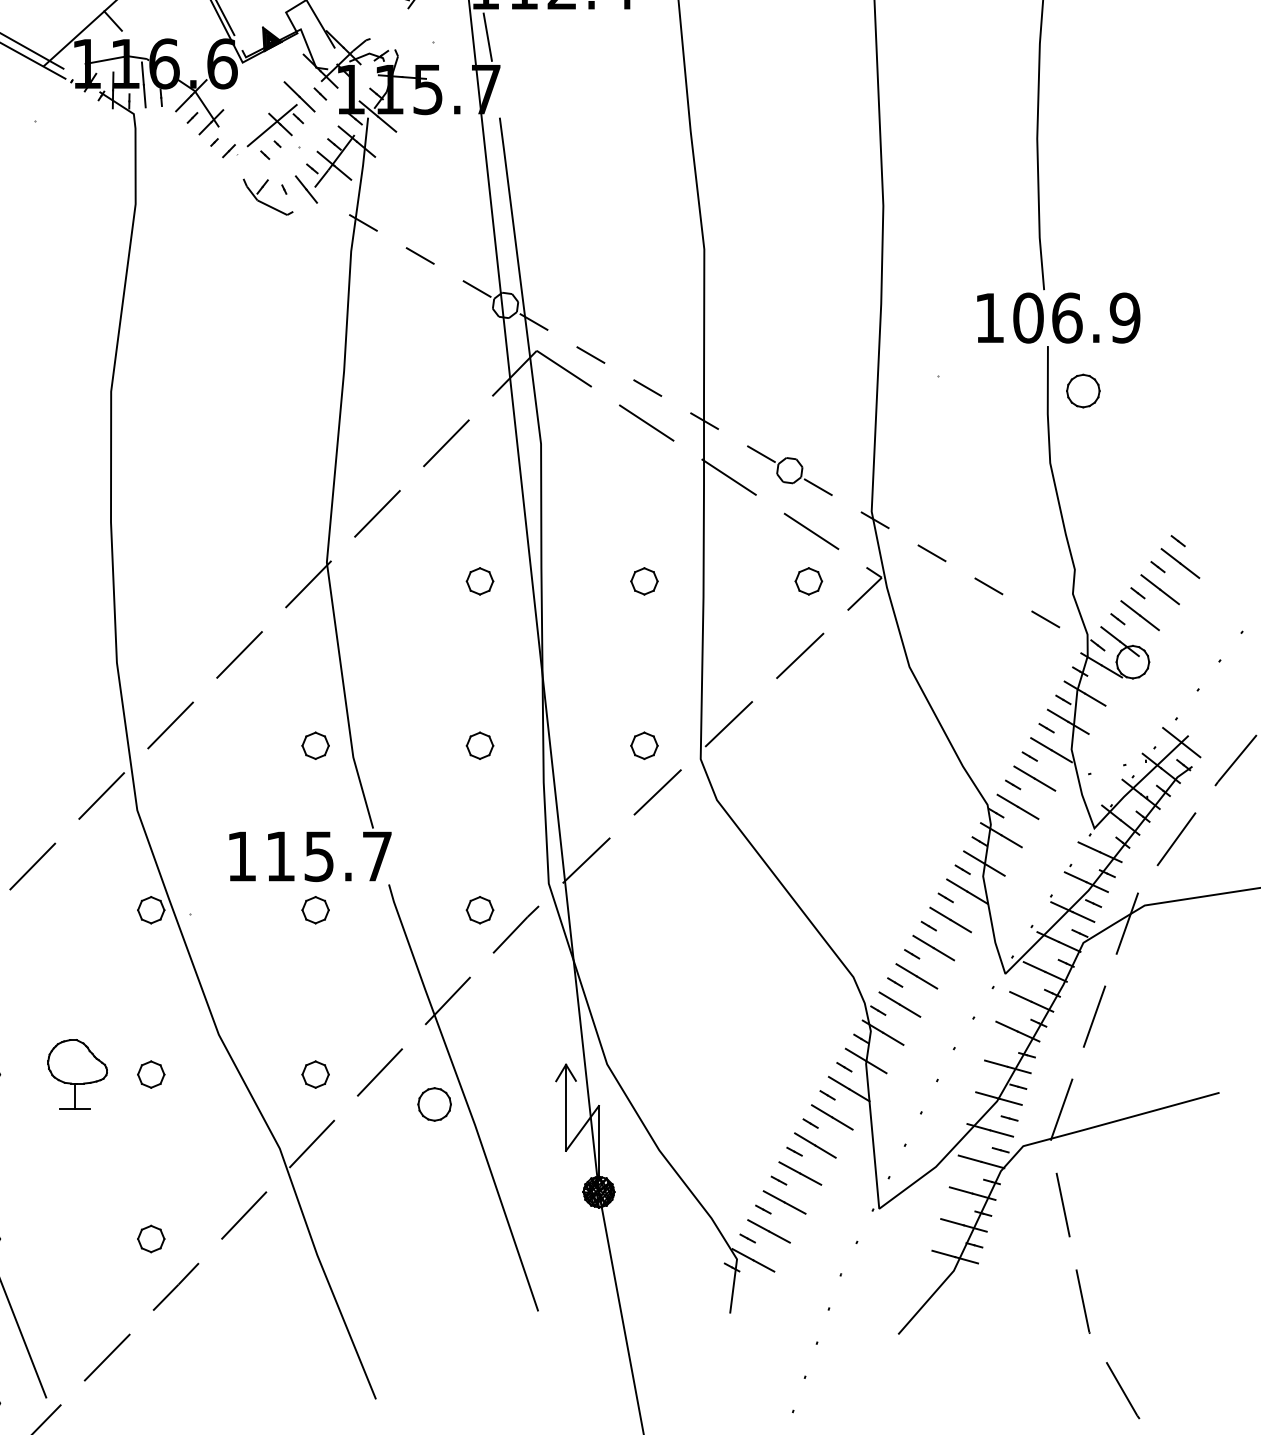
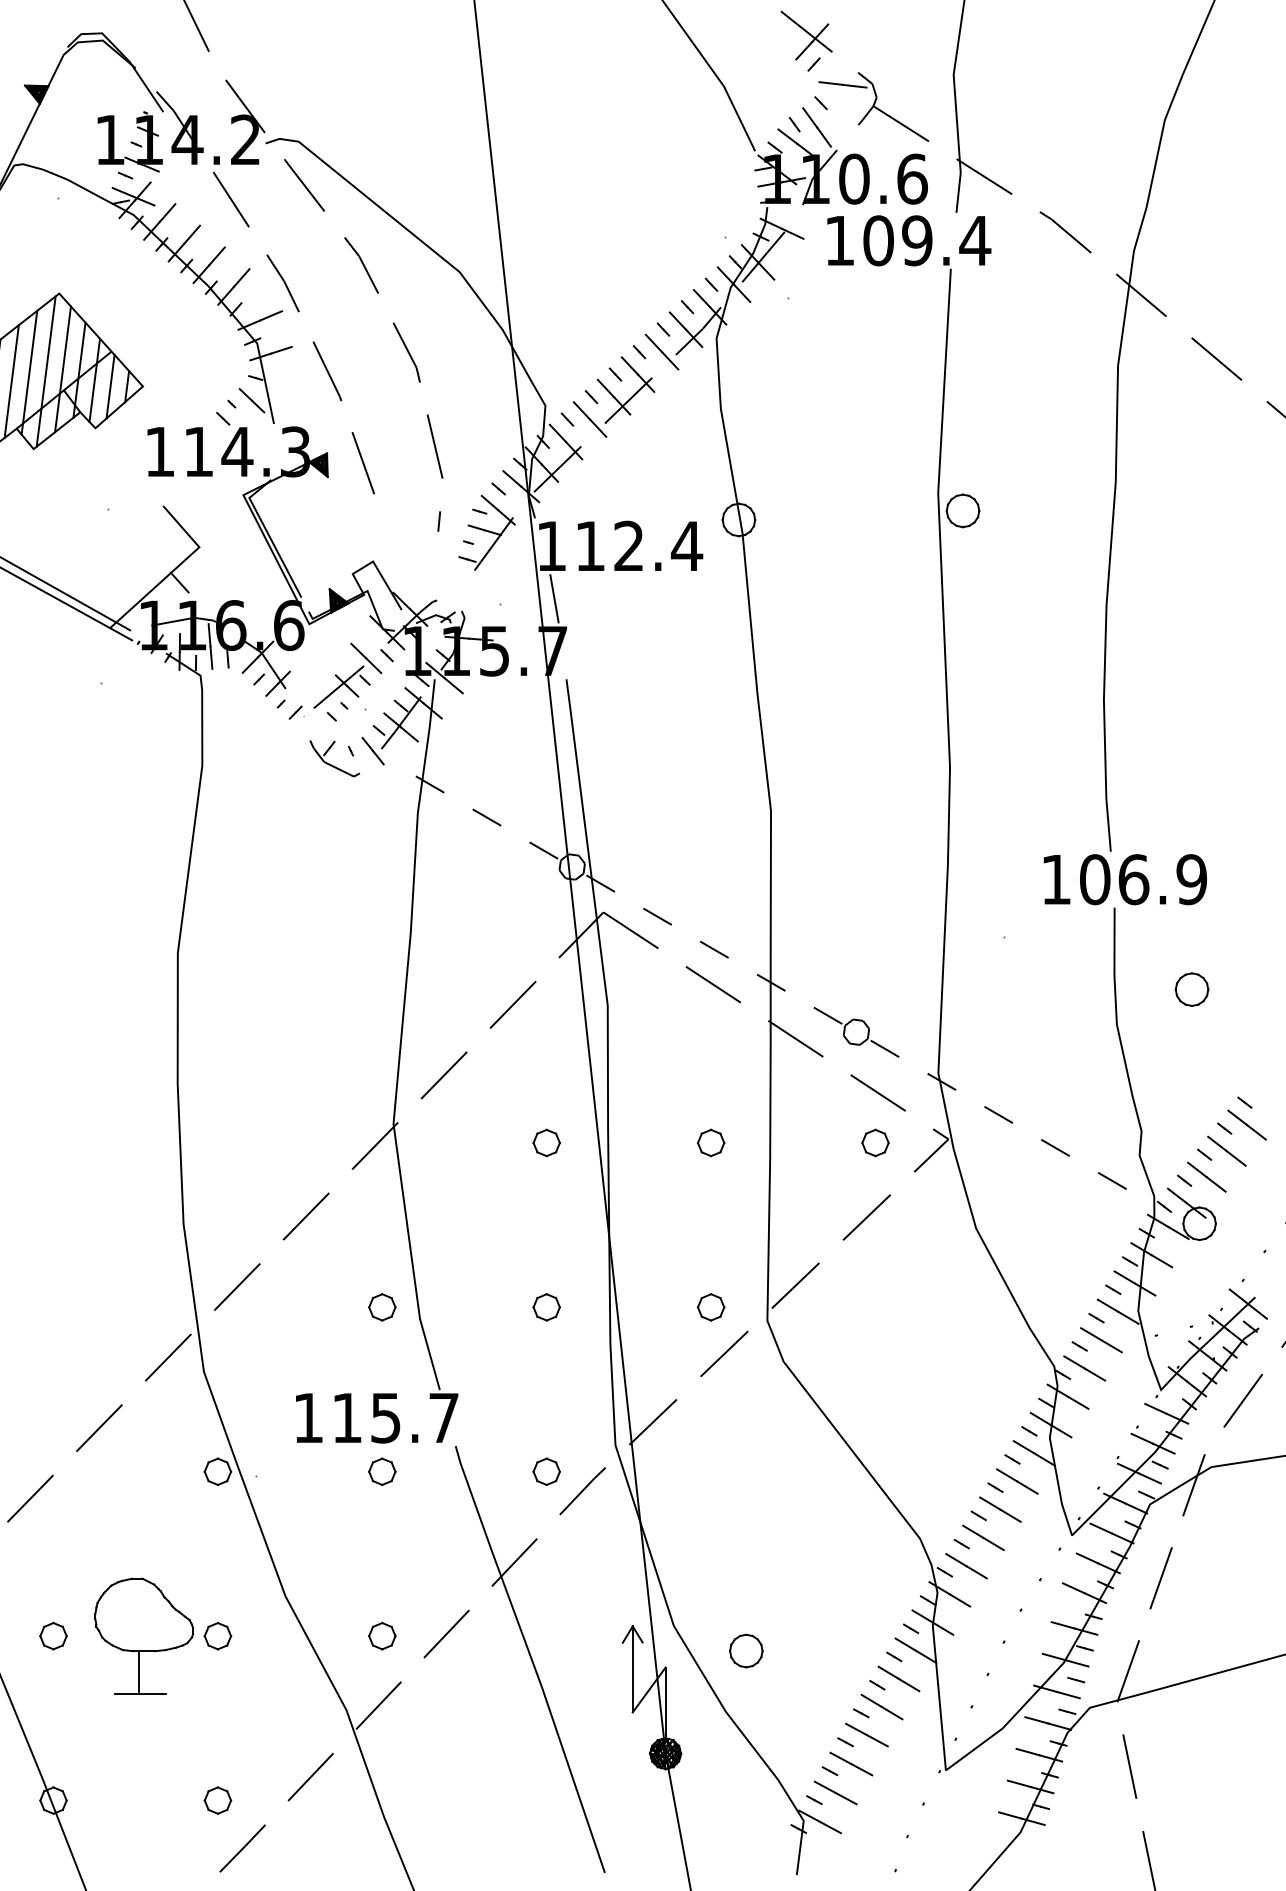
part: (1082, 390) -> (1191, 989), moved
part: (77, 1073) -> (144, 1635), size x1.67
part: (434, 1103) -> (746, 1650), moved

